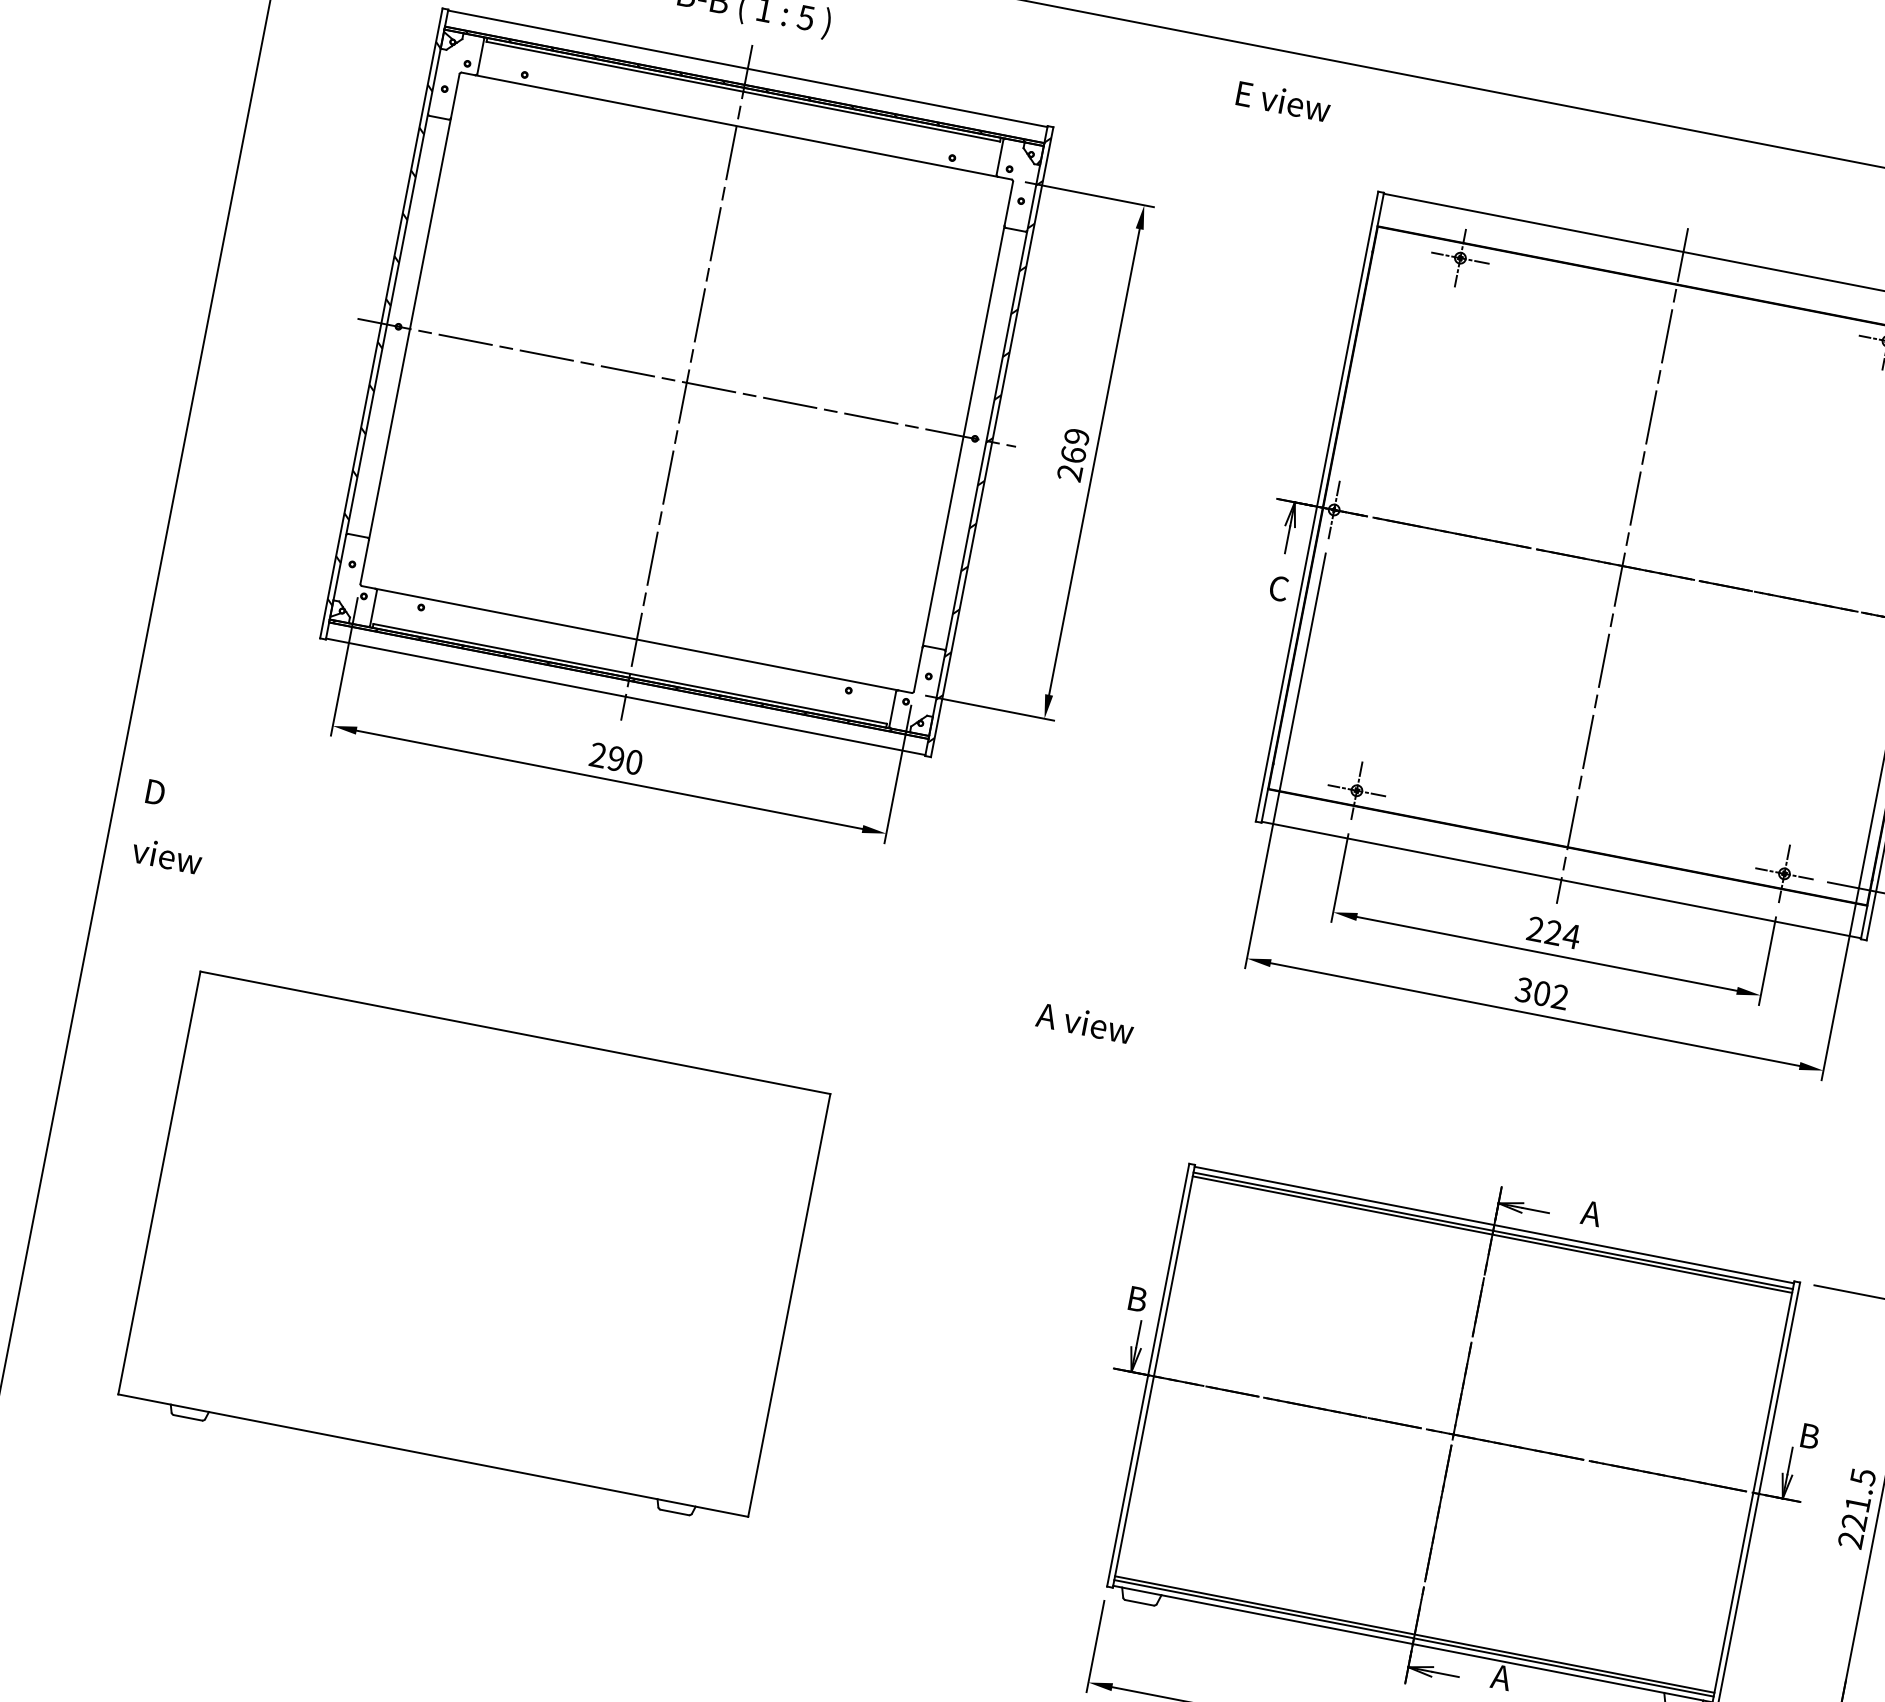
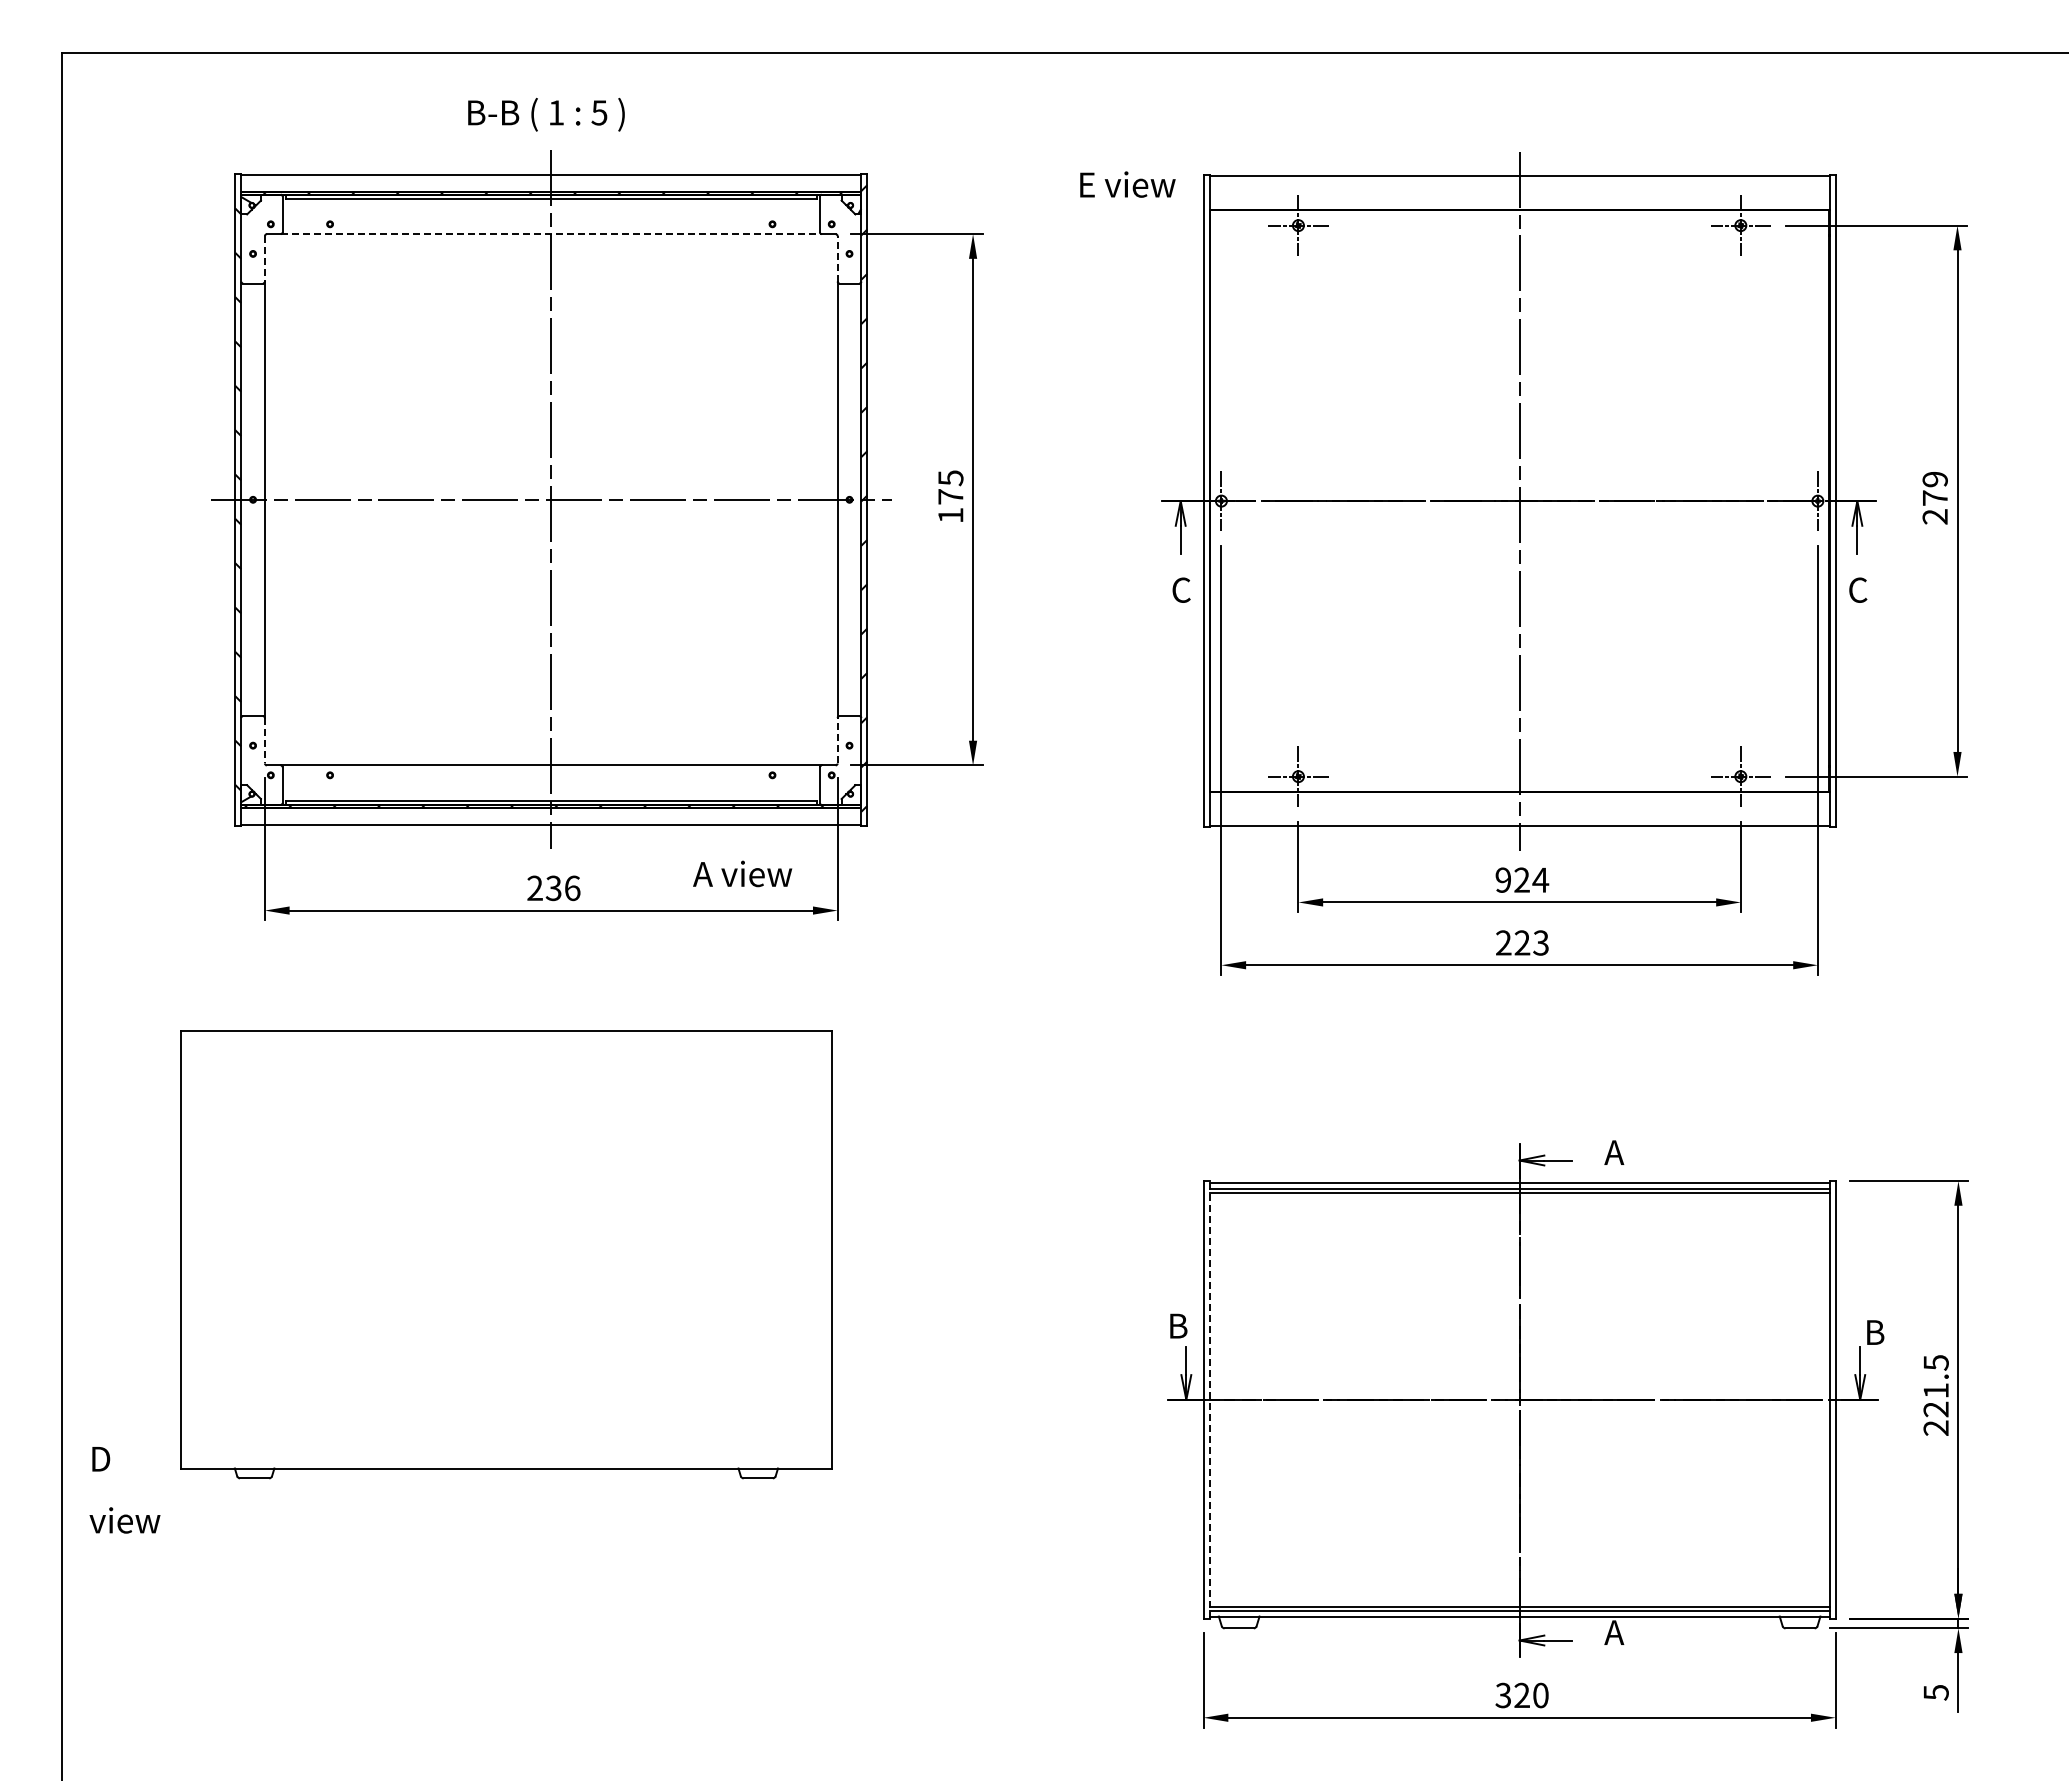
line: (454, 95) -> (264, 258), solid -> dashed
text: (1283, 101) -> (1127, 184), moved
line: (736, 126) -> (551, 234), solid -> dashed
line: (1008, 203) -> (837, 258), solid -> dashed
text: (1073, 454) -> (950, 496), 269 -> 175
line: (364, 561) -> (264, 740), solid -> dashed
line: (918, 669) -> (837, 740), solid -> dashed
text: (624, 760) -> (562, 888), 290 -> 236
text: (172, 827) -> (124, 1490), moved
text: (1535, 928) -> (1503, 879), 224 -> 924
text: (1541, 992) -> (1521, 942), 302 -> 223
text: (1085, 1022) -> (742, 873), moved
part: (473, 1248) -> (506, 1254), moved
line: (1153, 1376) -> (1209, 1399), solid -> dashed

